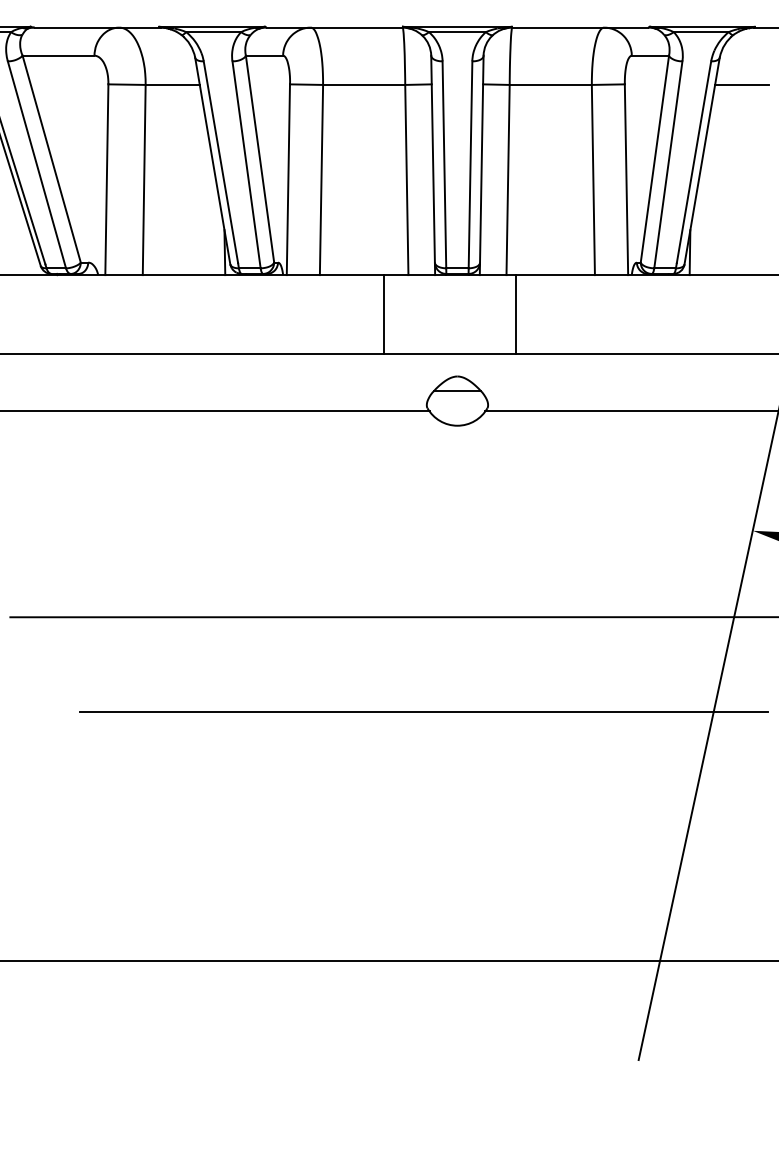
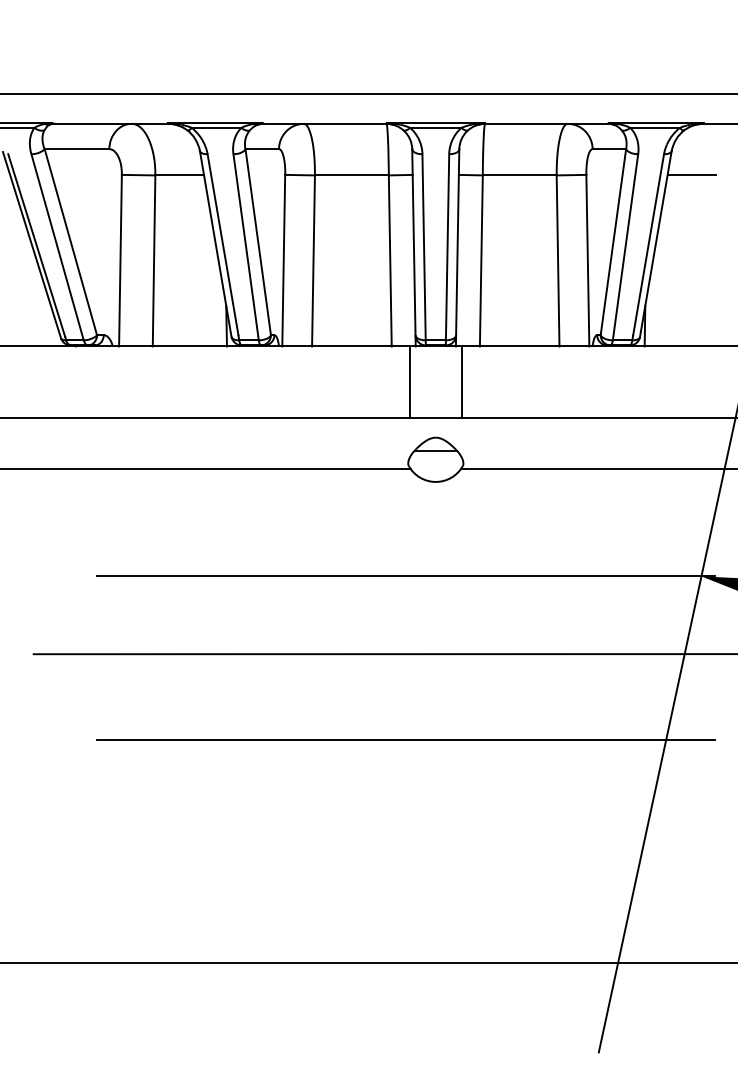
line: (384, 314) -> (410, 381), moved
line: (516, 314) -> (461, 381), moved
line: (423, 529) -> (405, 575), added

